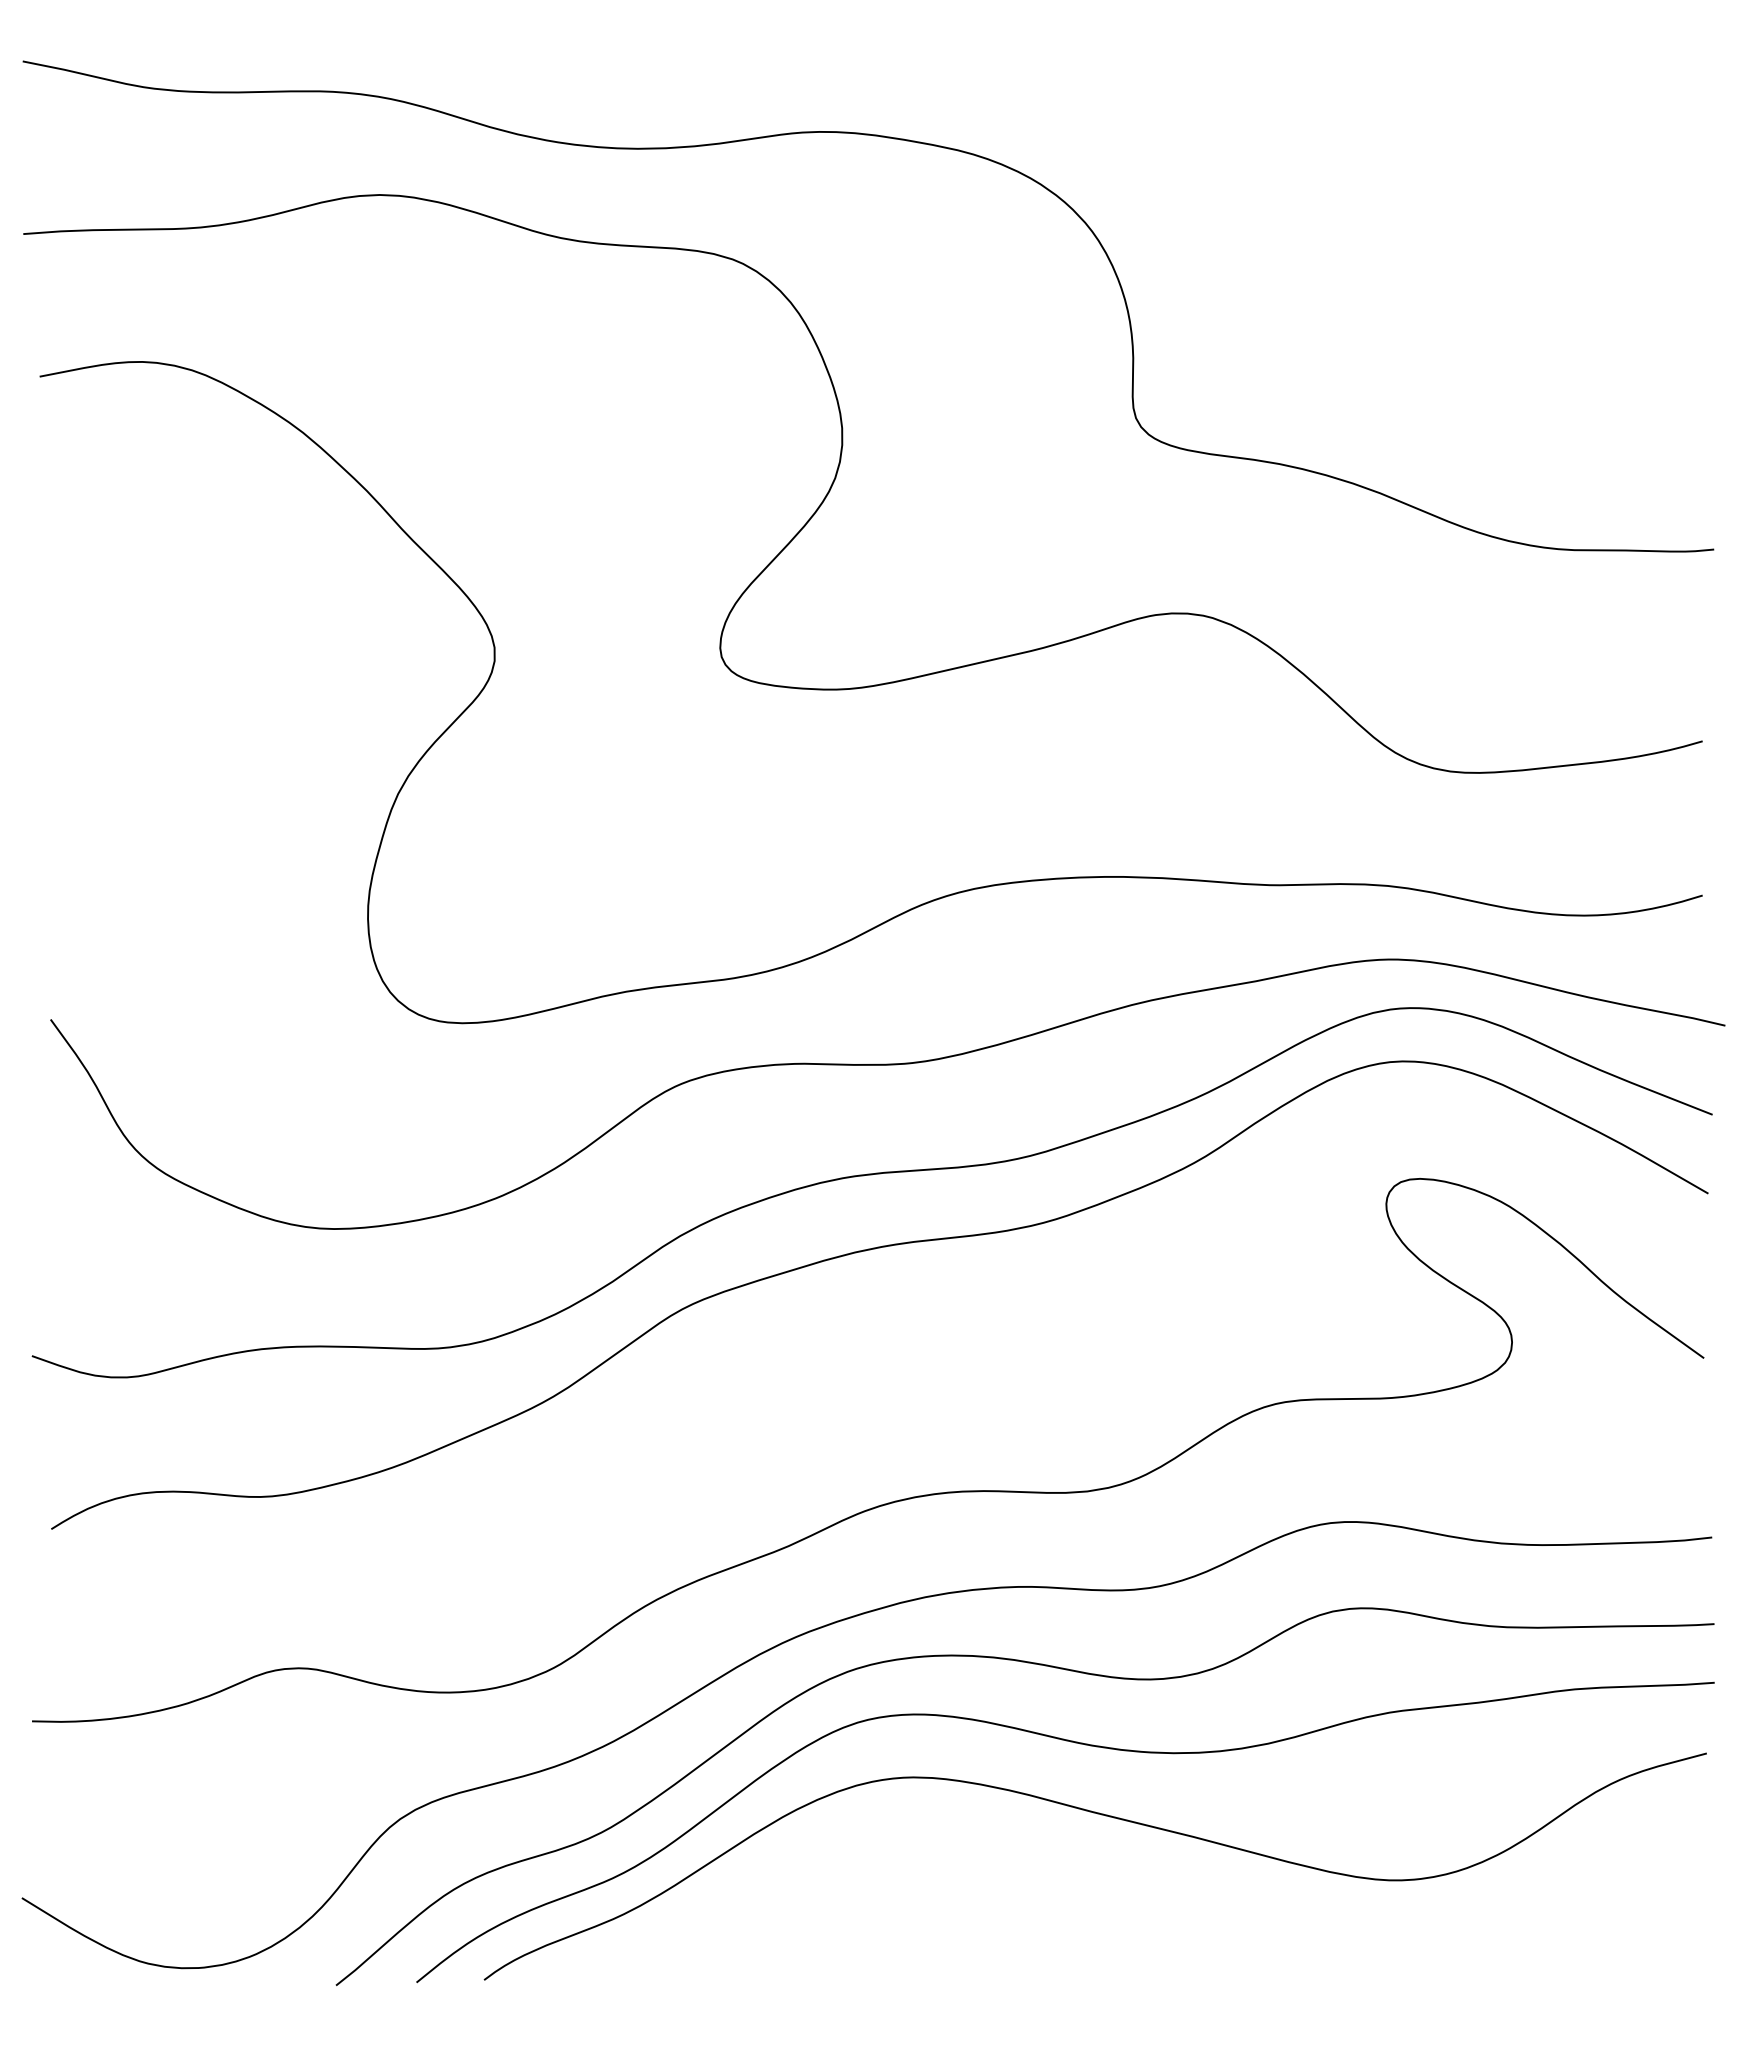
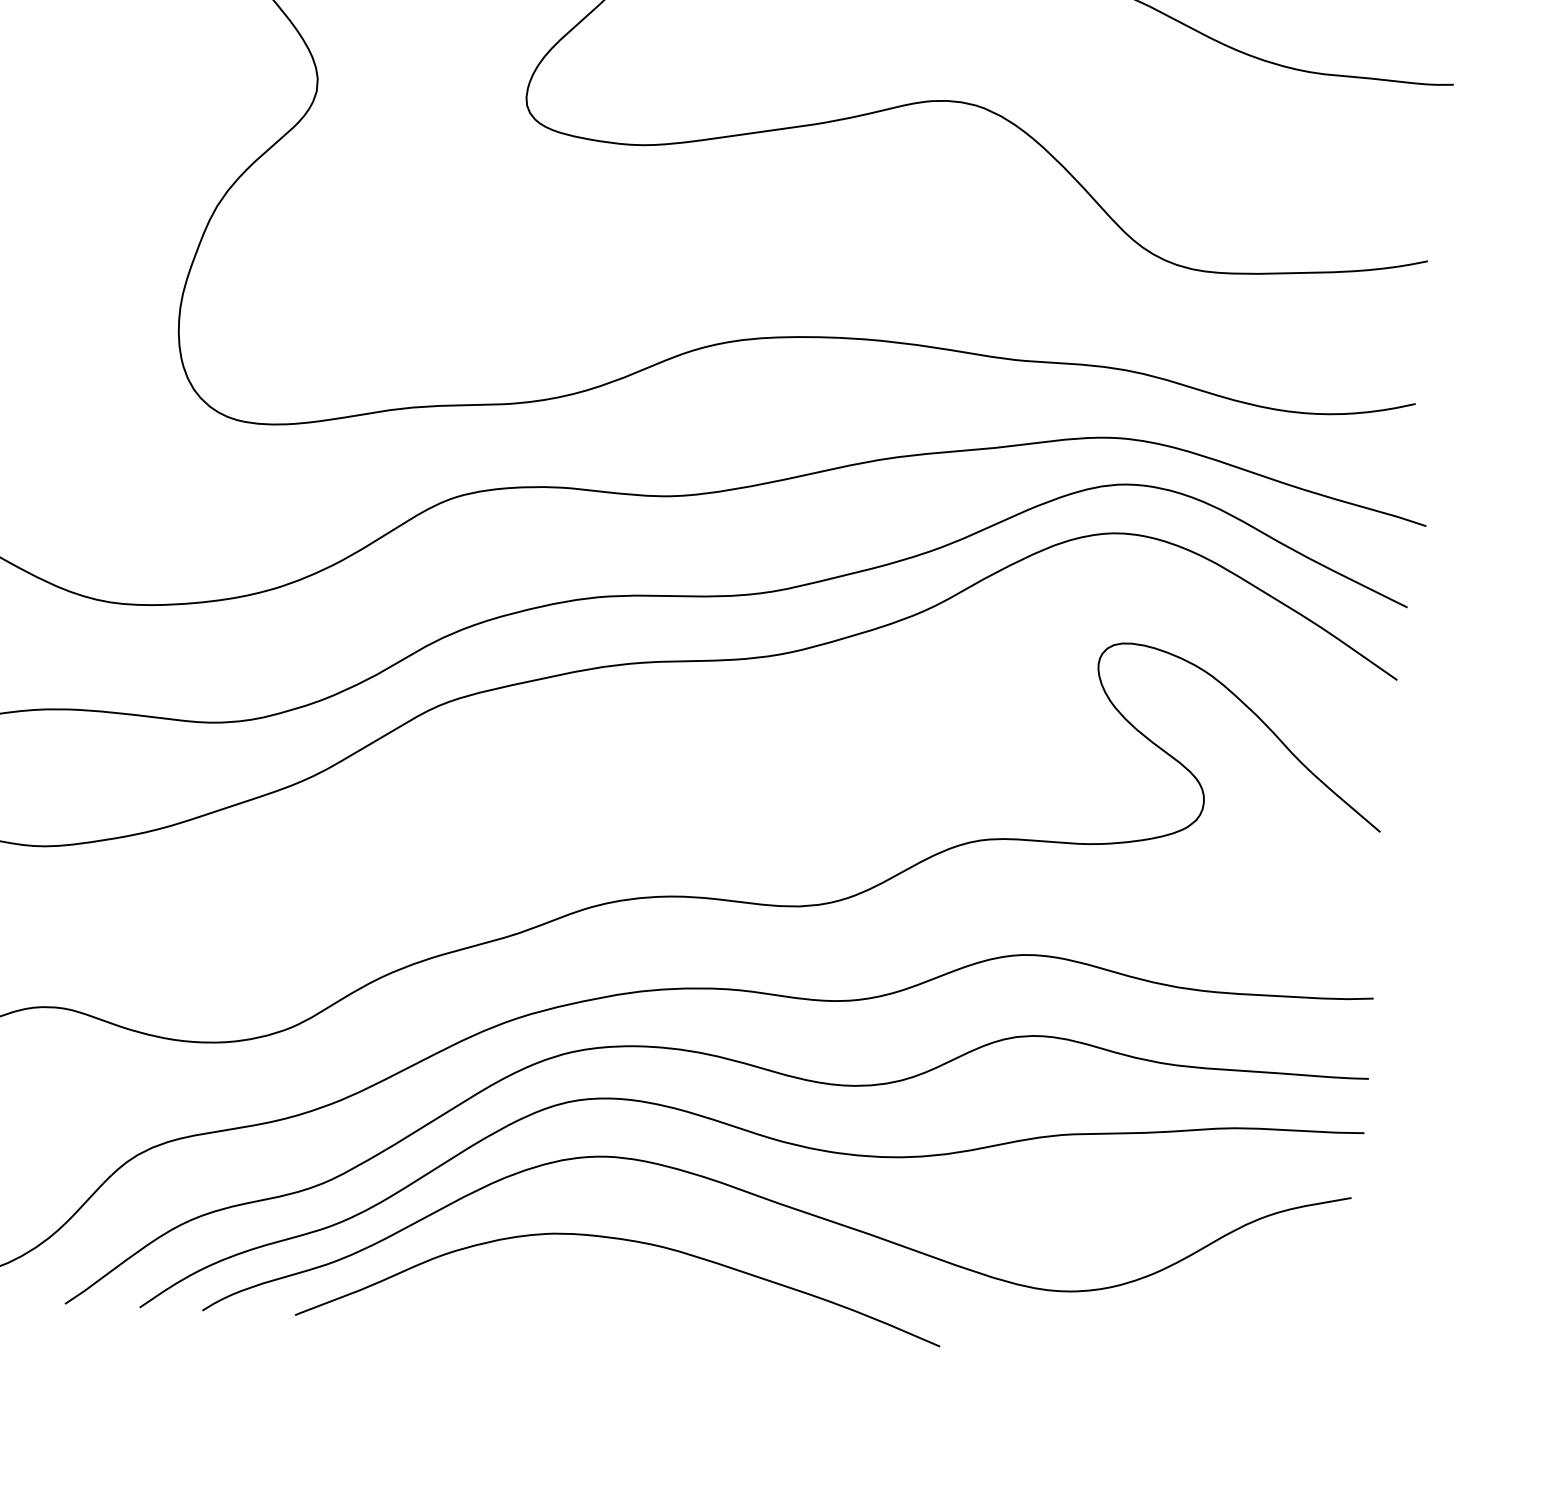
curve: (932, 1866) -> (626, 1241), added

